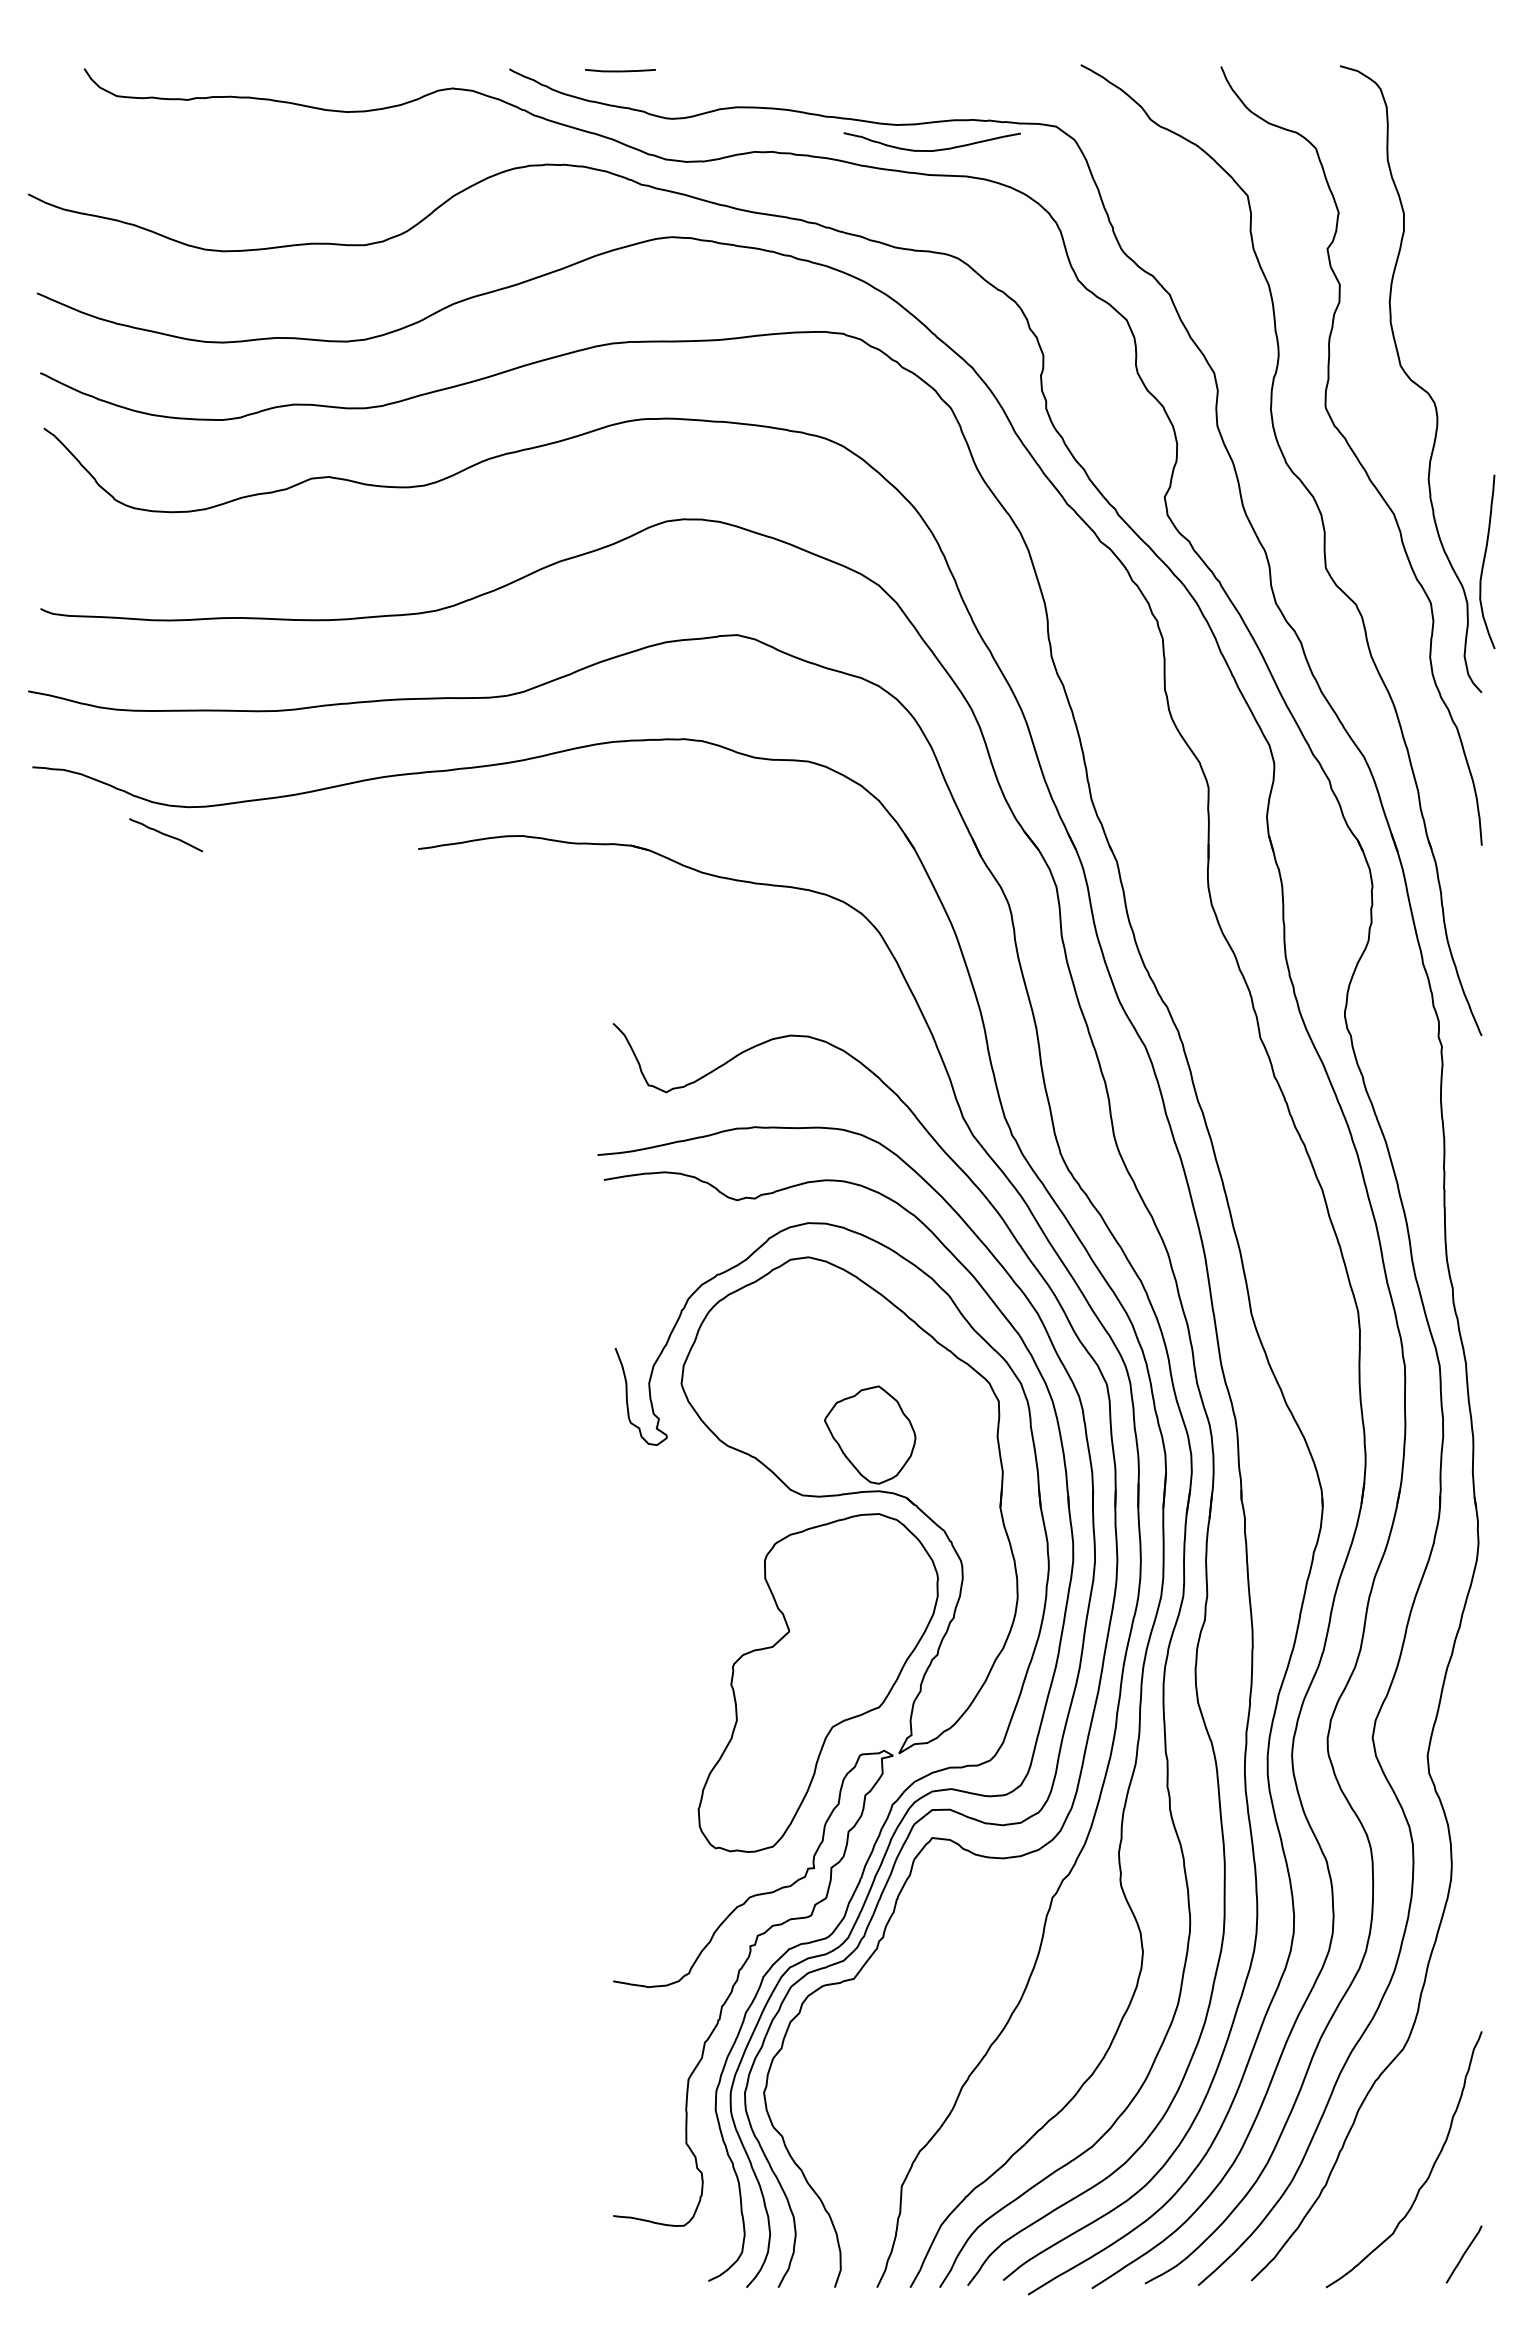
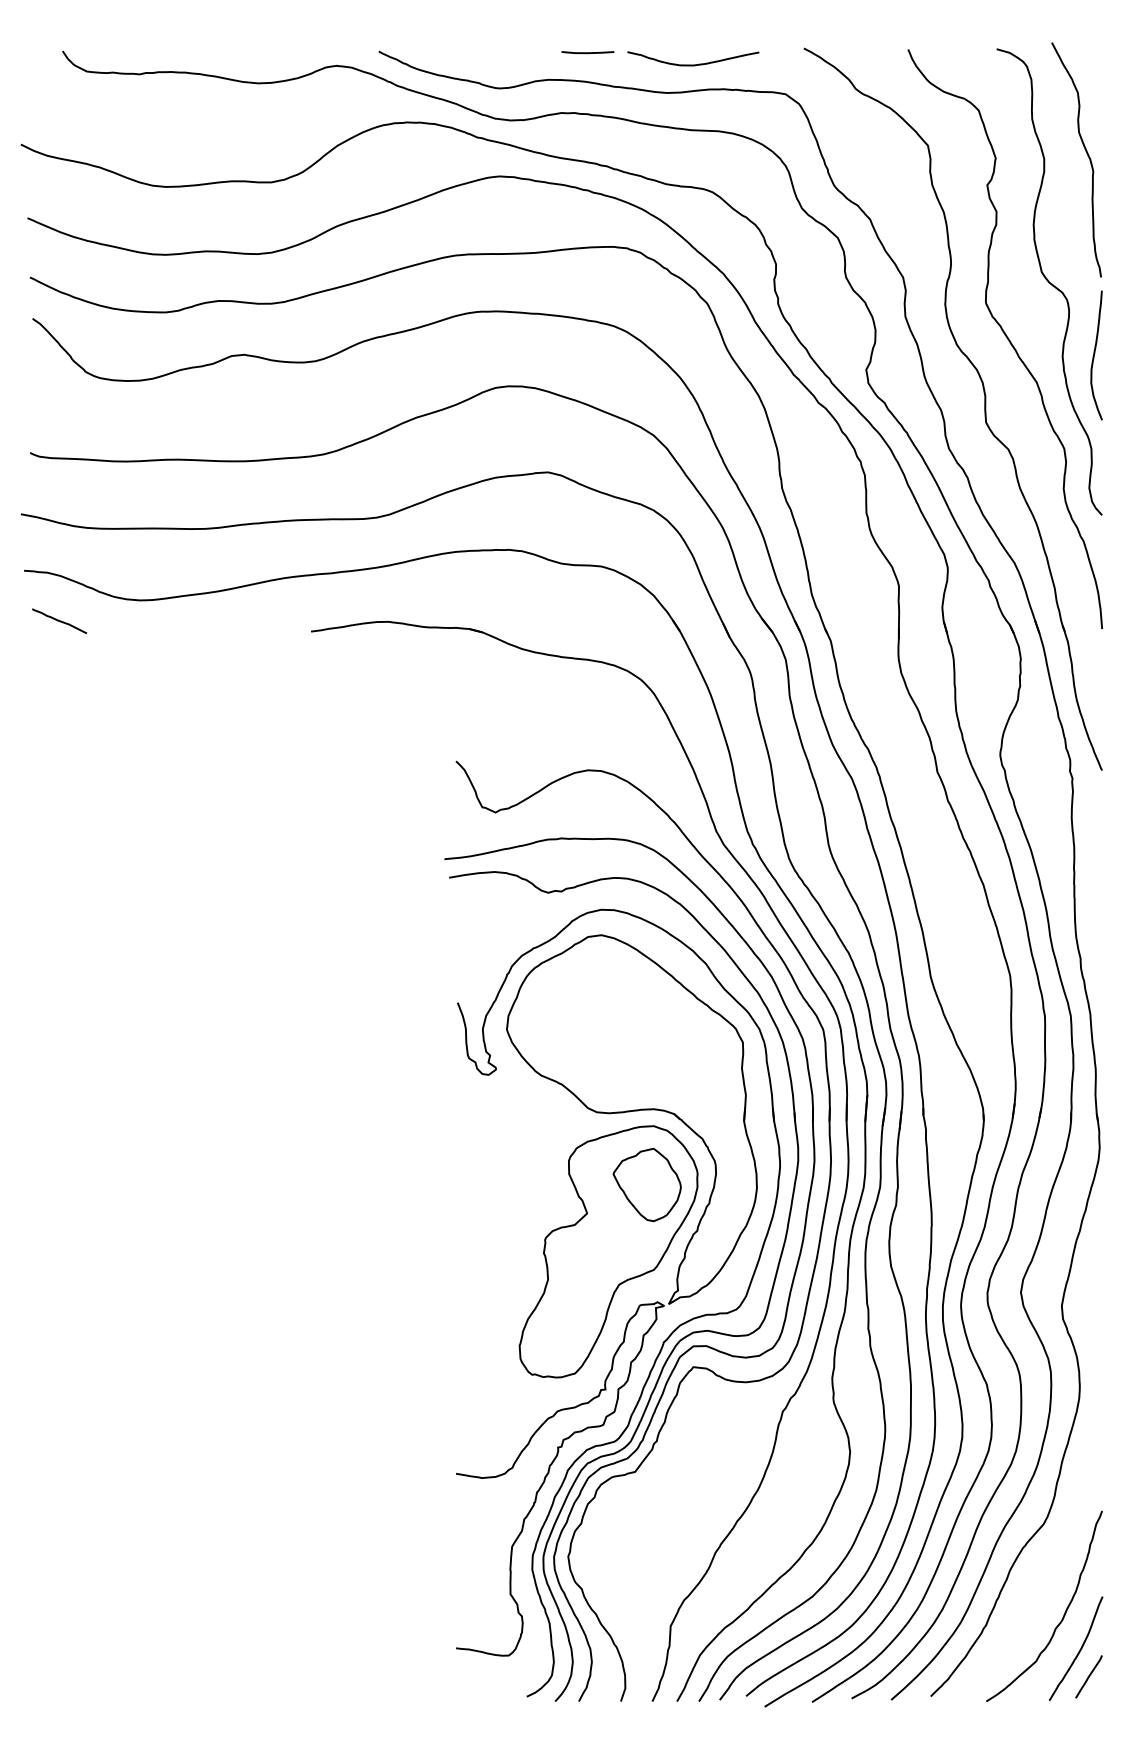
line: (620, 70) -> (587, 52), moved
curve: (934, 149) -> (695, 64), moved
curve: (1461, 207) -> (1087, 154), added
curve: (1485, 559) -> (1095, 353), moved
curve: (165, 835) -> (59, 621), moved
part: (870, 1434) -> (647, 1184), moved
curve: (1451, 2218) -> (1079, 1650), added

